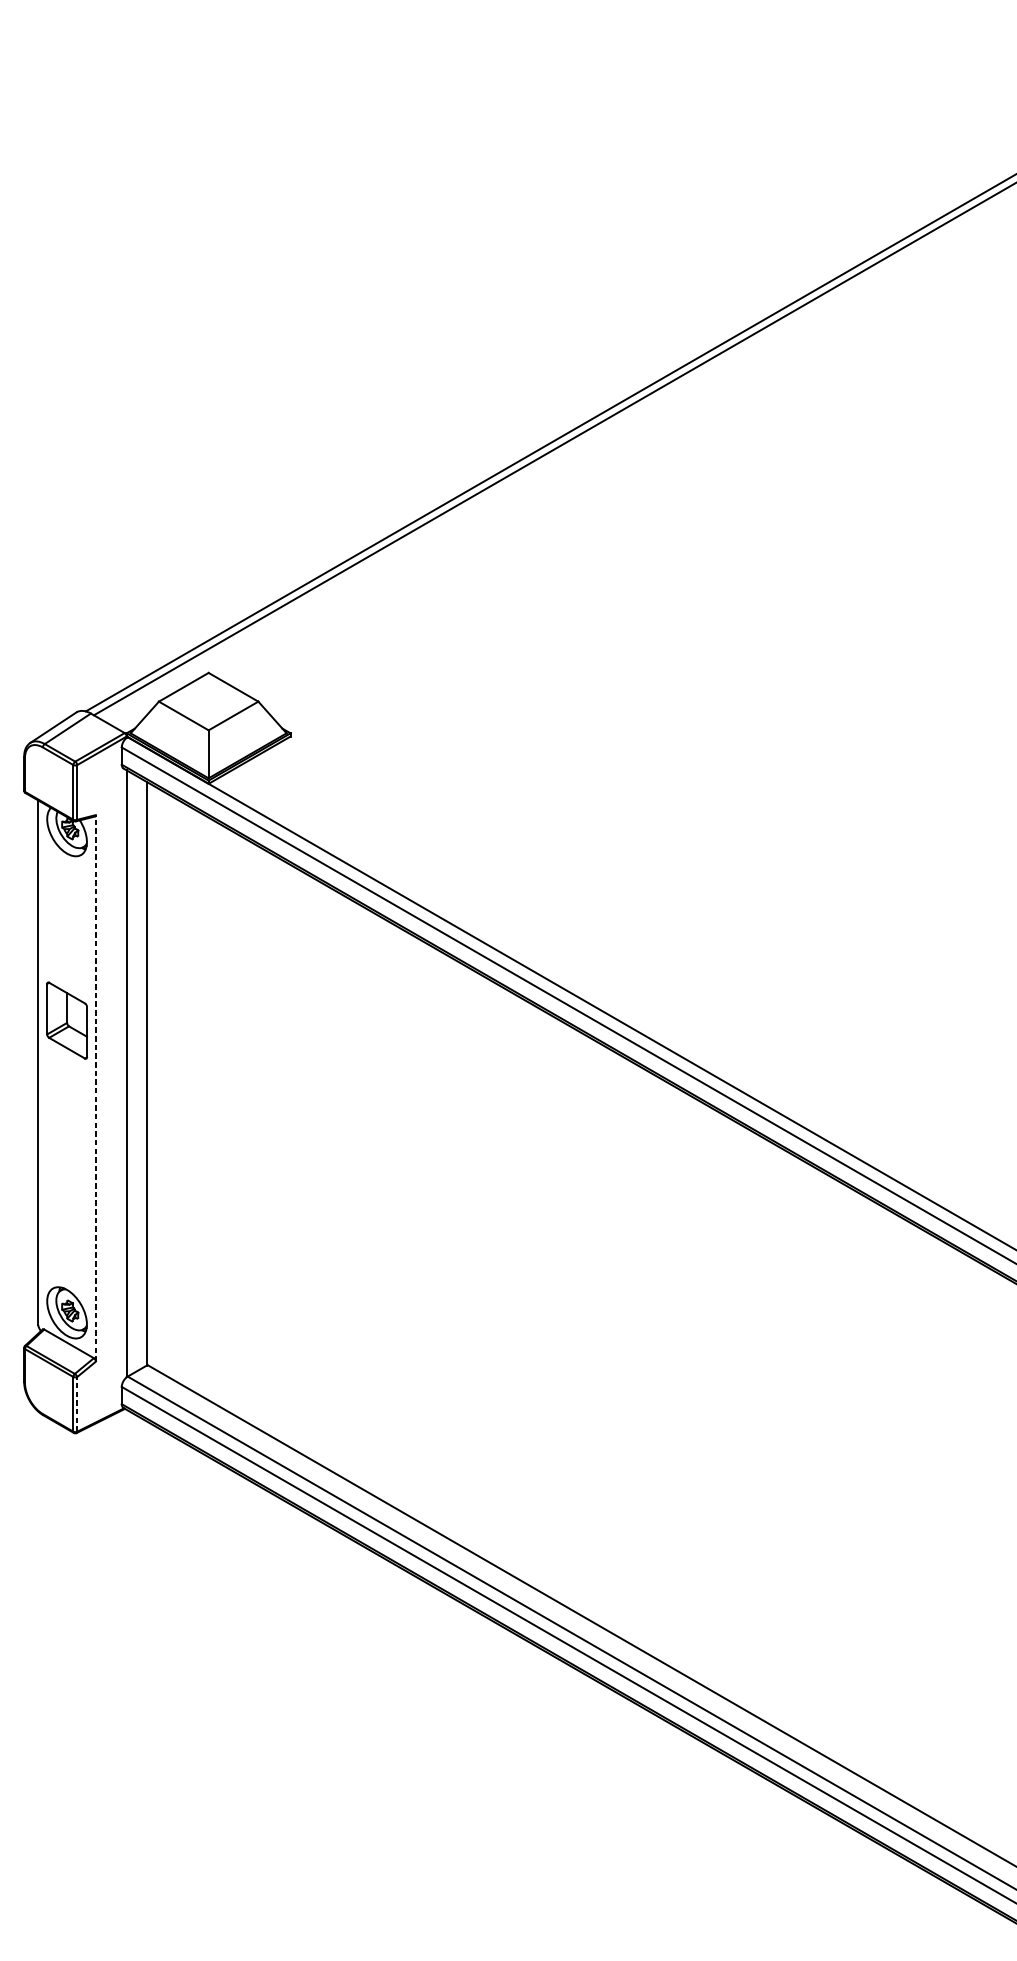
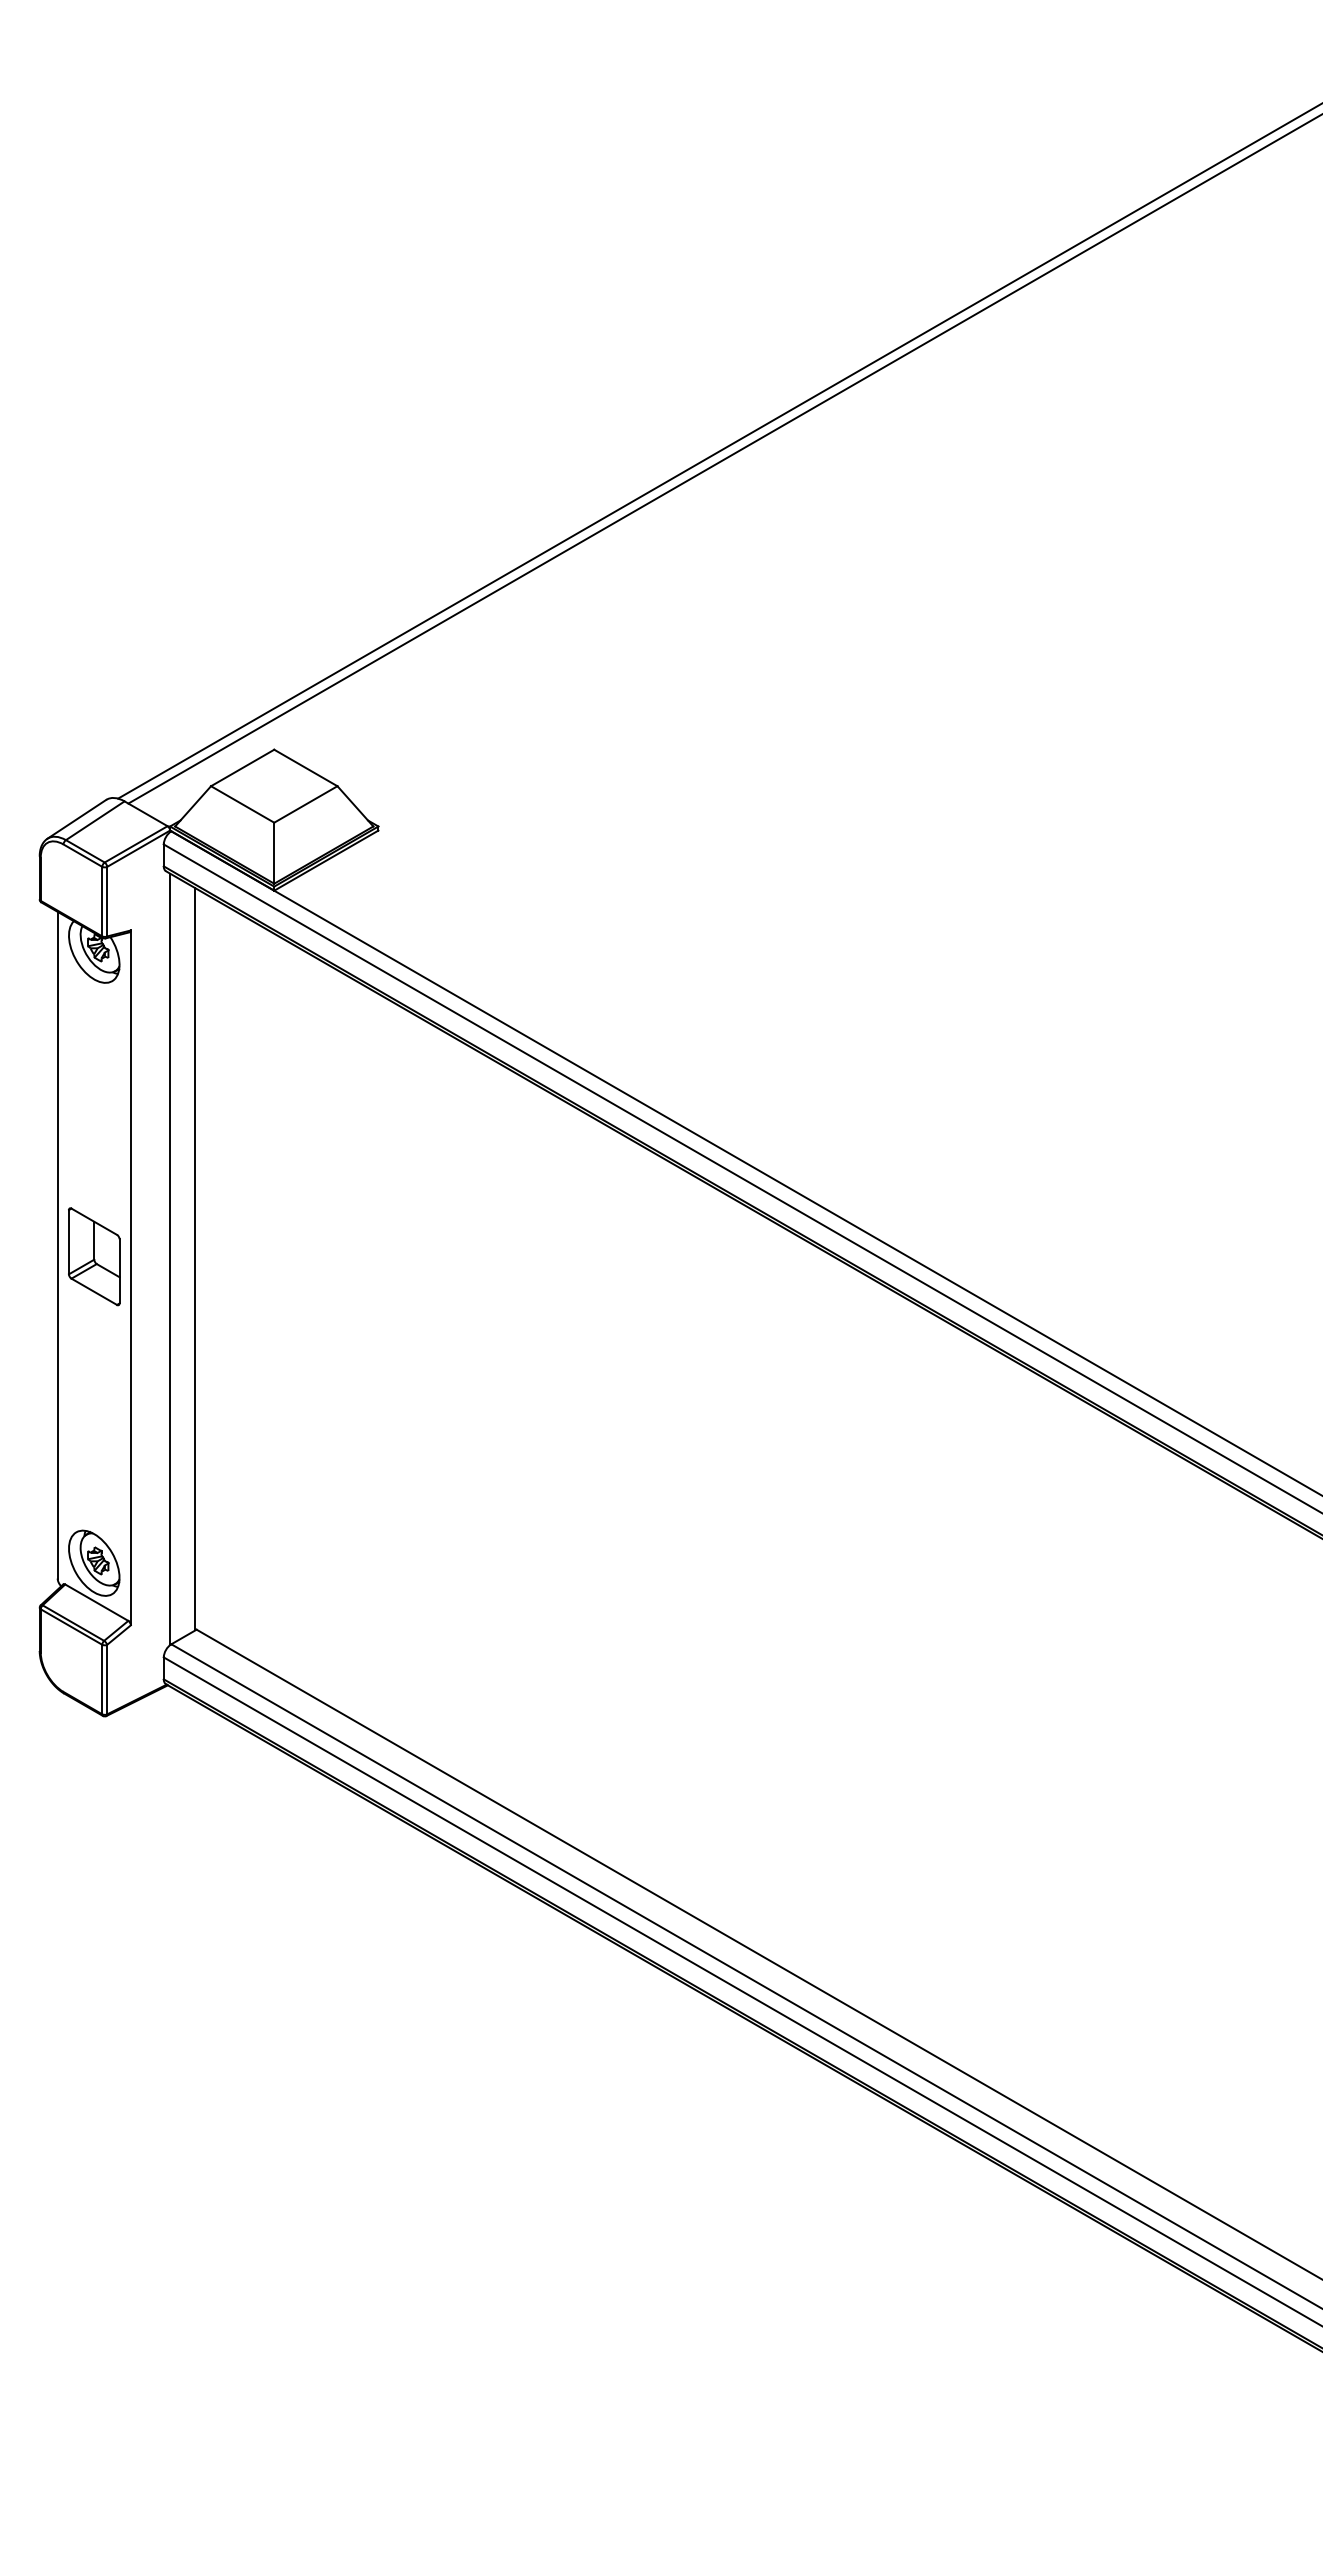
part: (67, 1020) -> (94, 1256), moved
line: (95, 1088) -> (130, 1277), dashed -> solid
line: (77, 1404) -> (107, 1679), dashed -> solid

